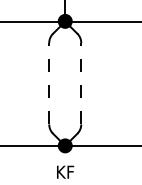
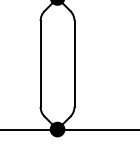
line: (49, 83) -> (40, 63), dashed -> solid
line: (81, 83) -> (74, 63), dashed -> solid

